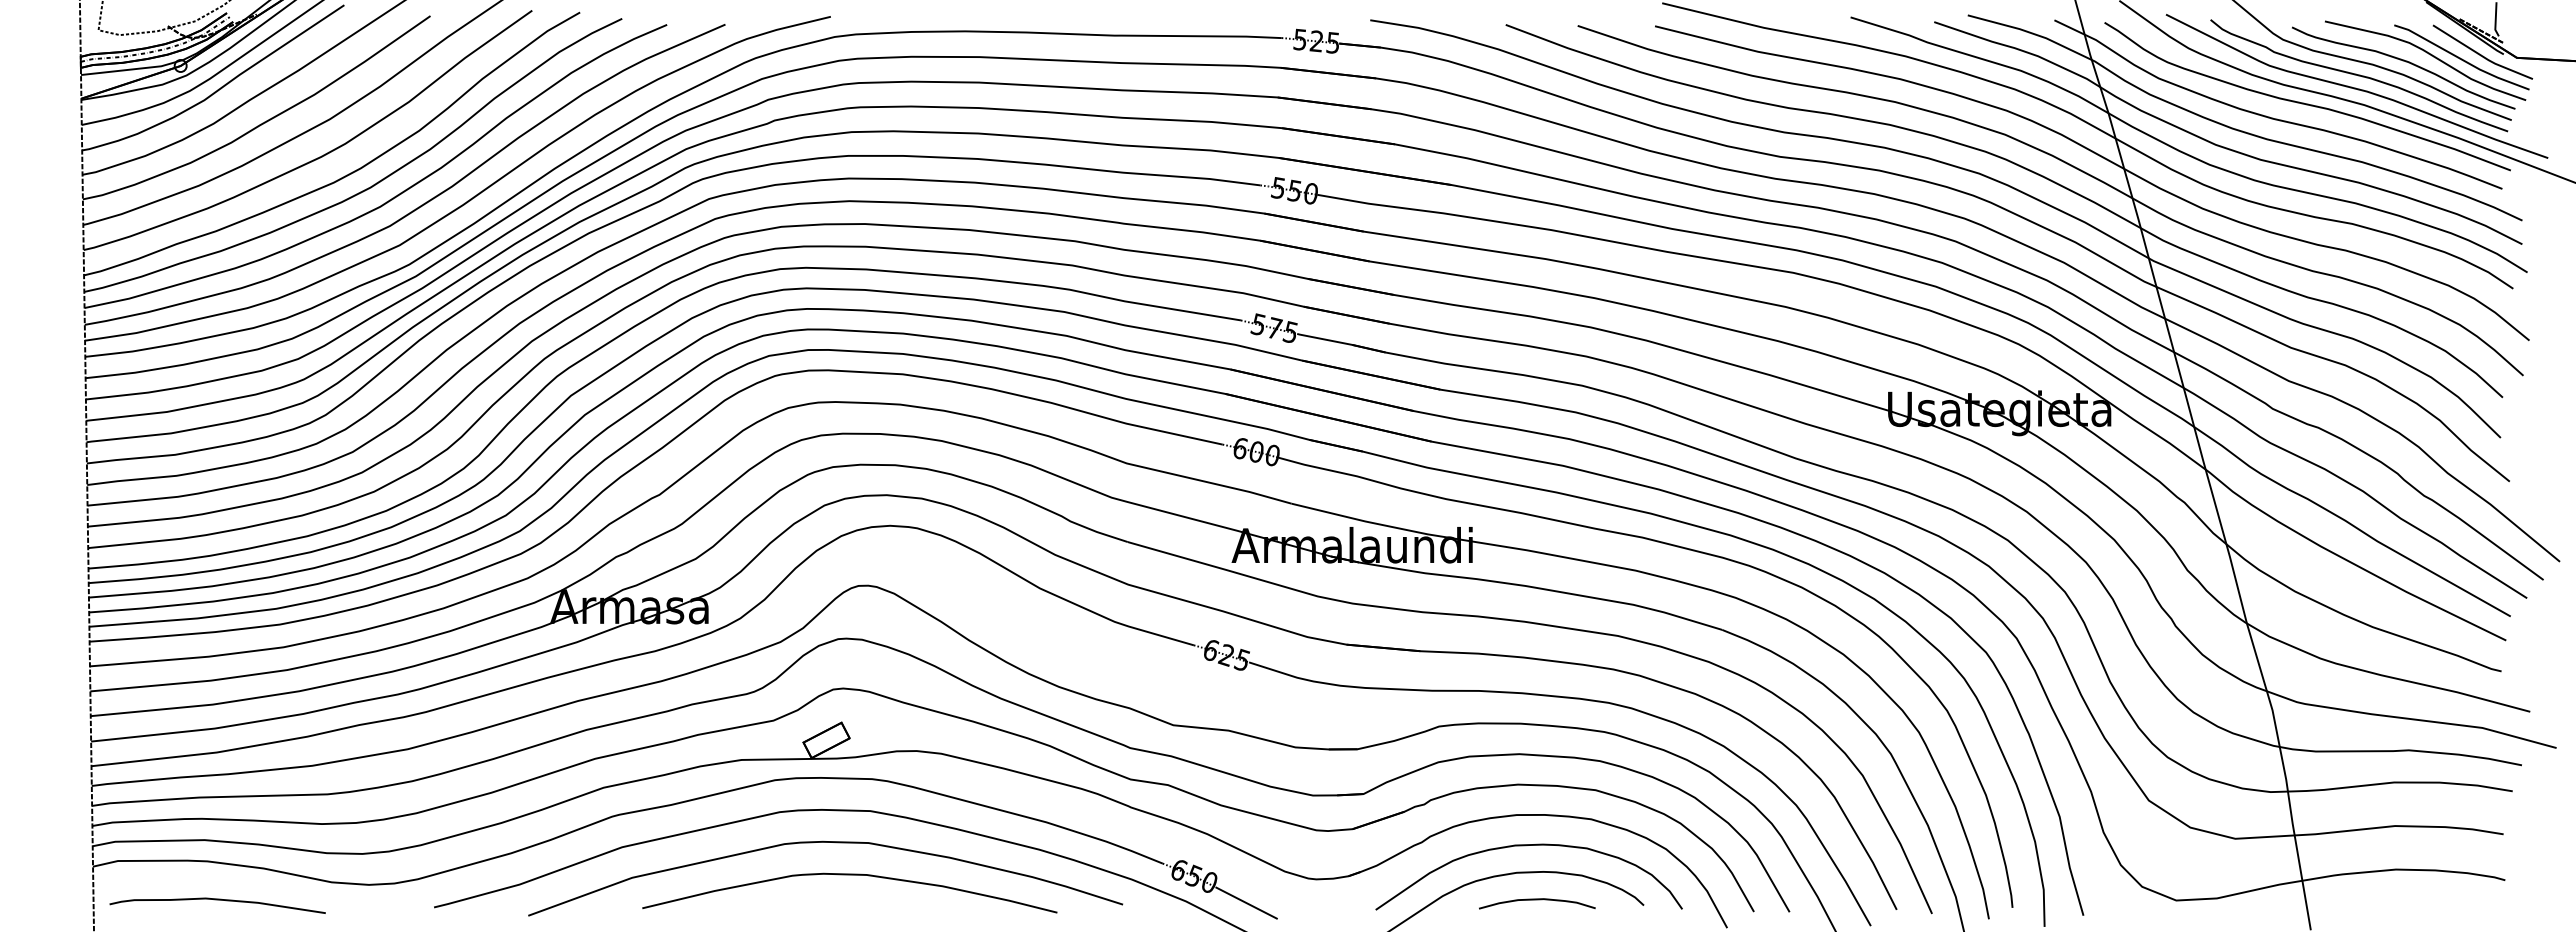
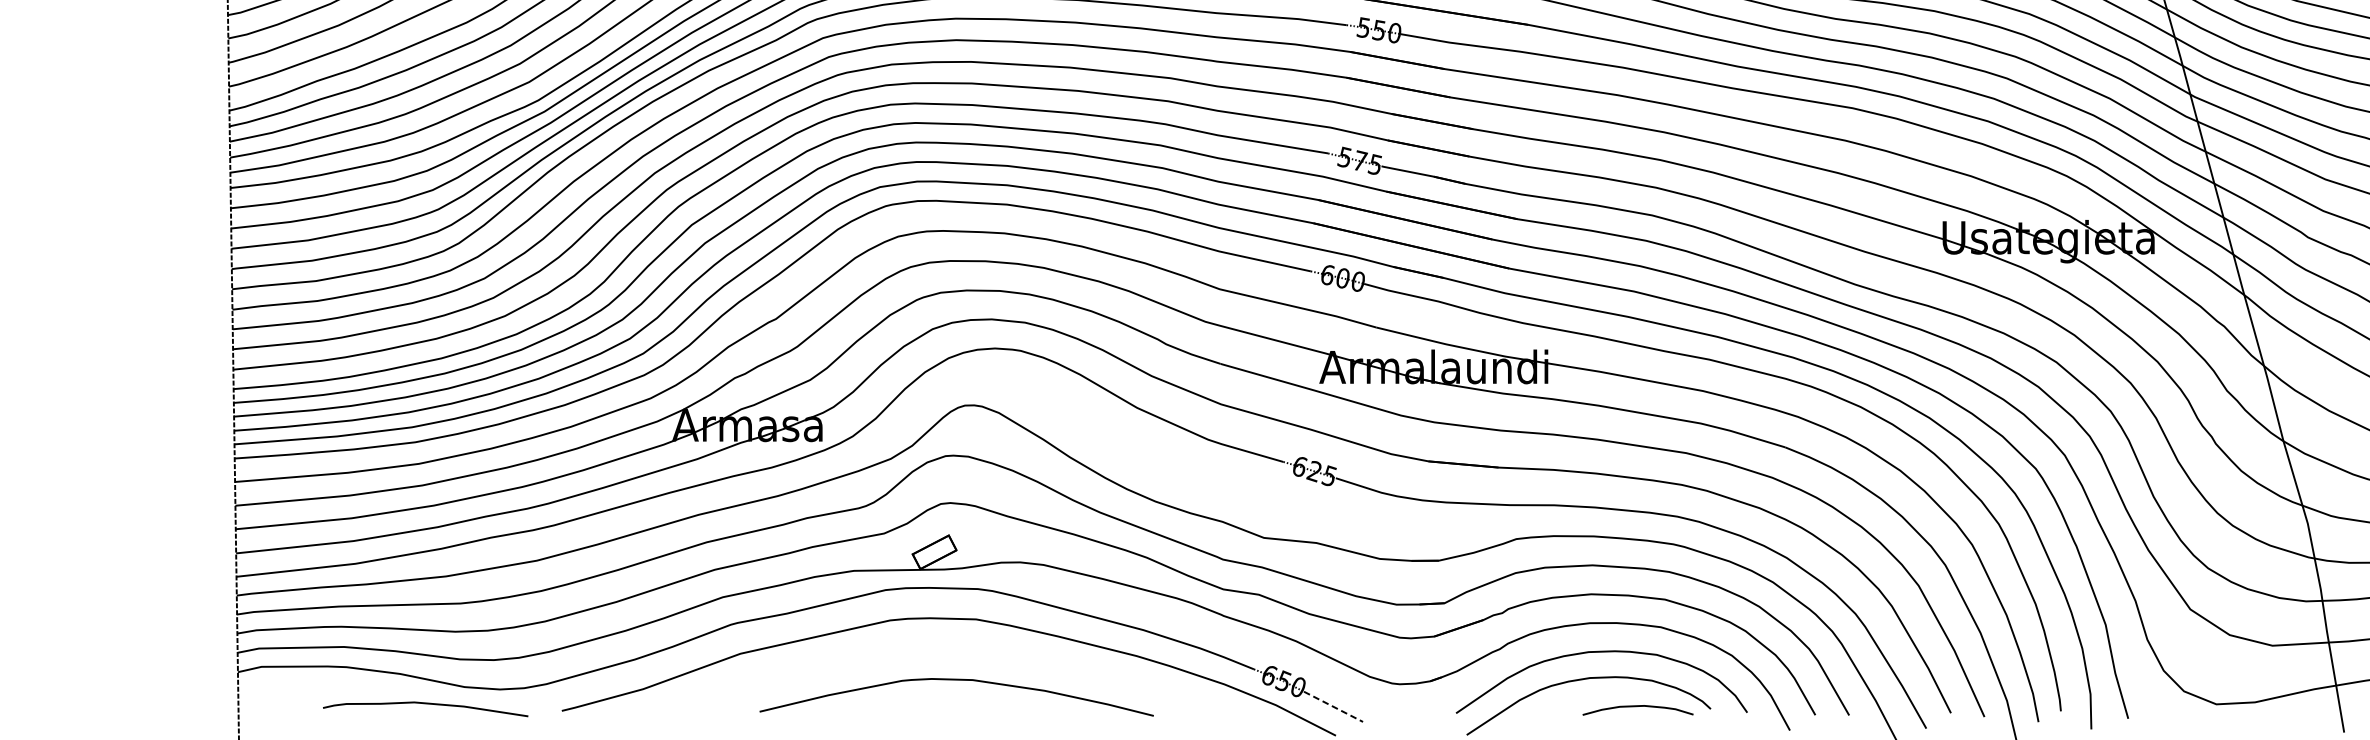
curve: (825, 842) -> (933, 649), removed
curve: (217, 900) -> (425, 704), moved
curve: (1537, 900) -> (1638, 707), moved
line: (1246, 903) -> (1333, 707), solid -> dashed

